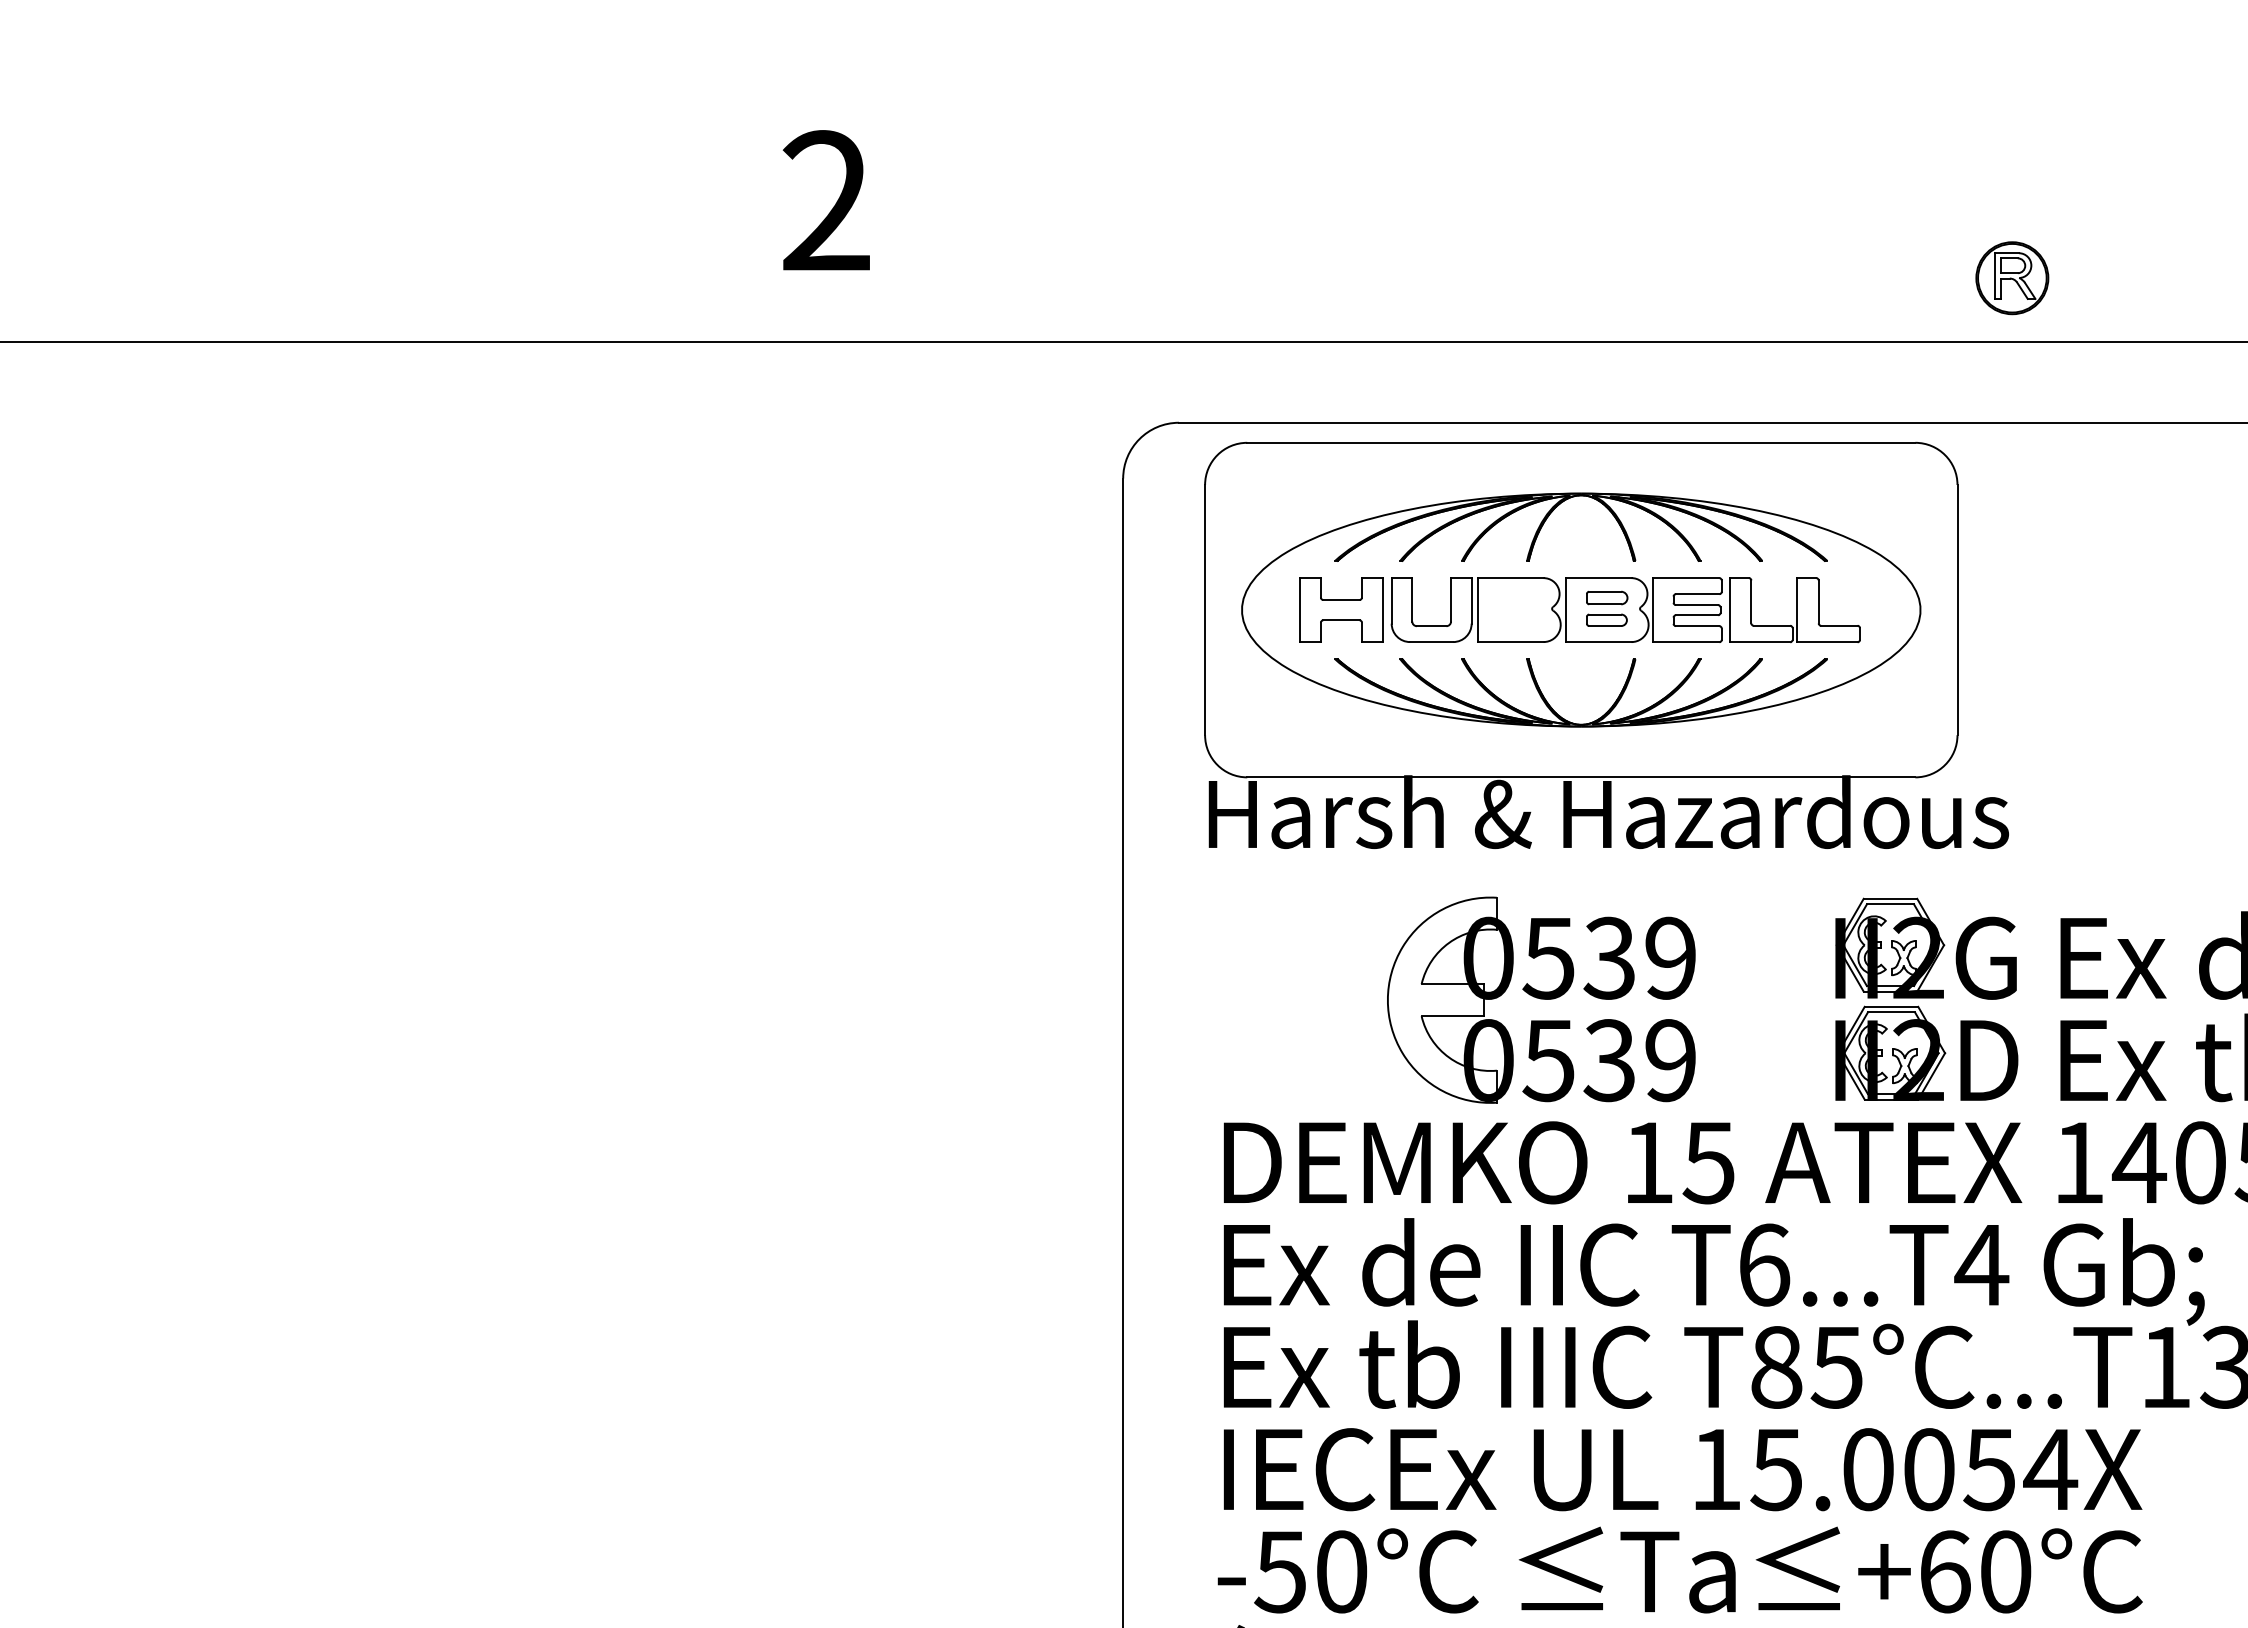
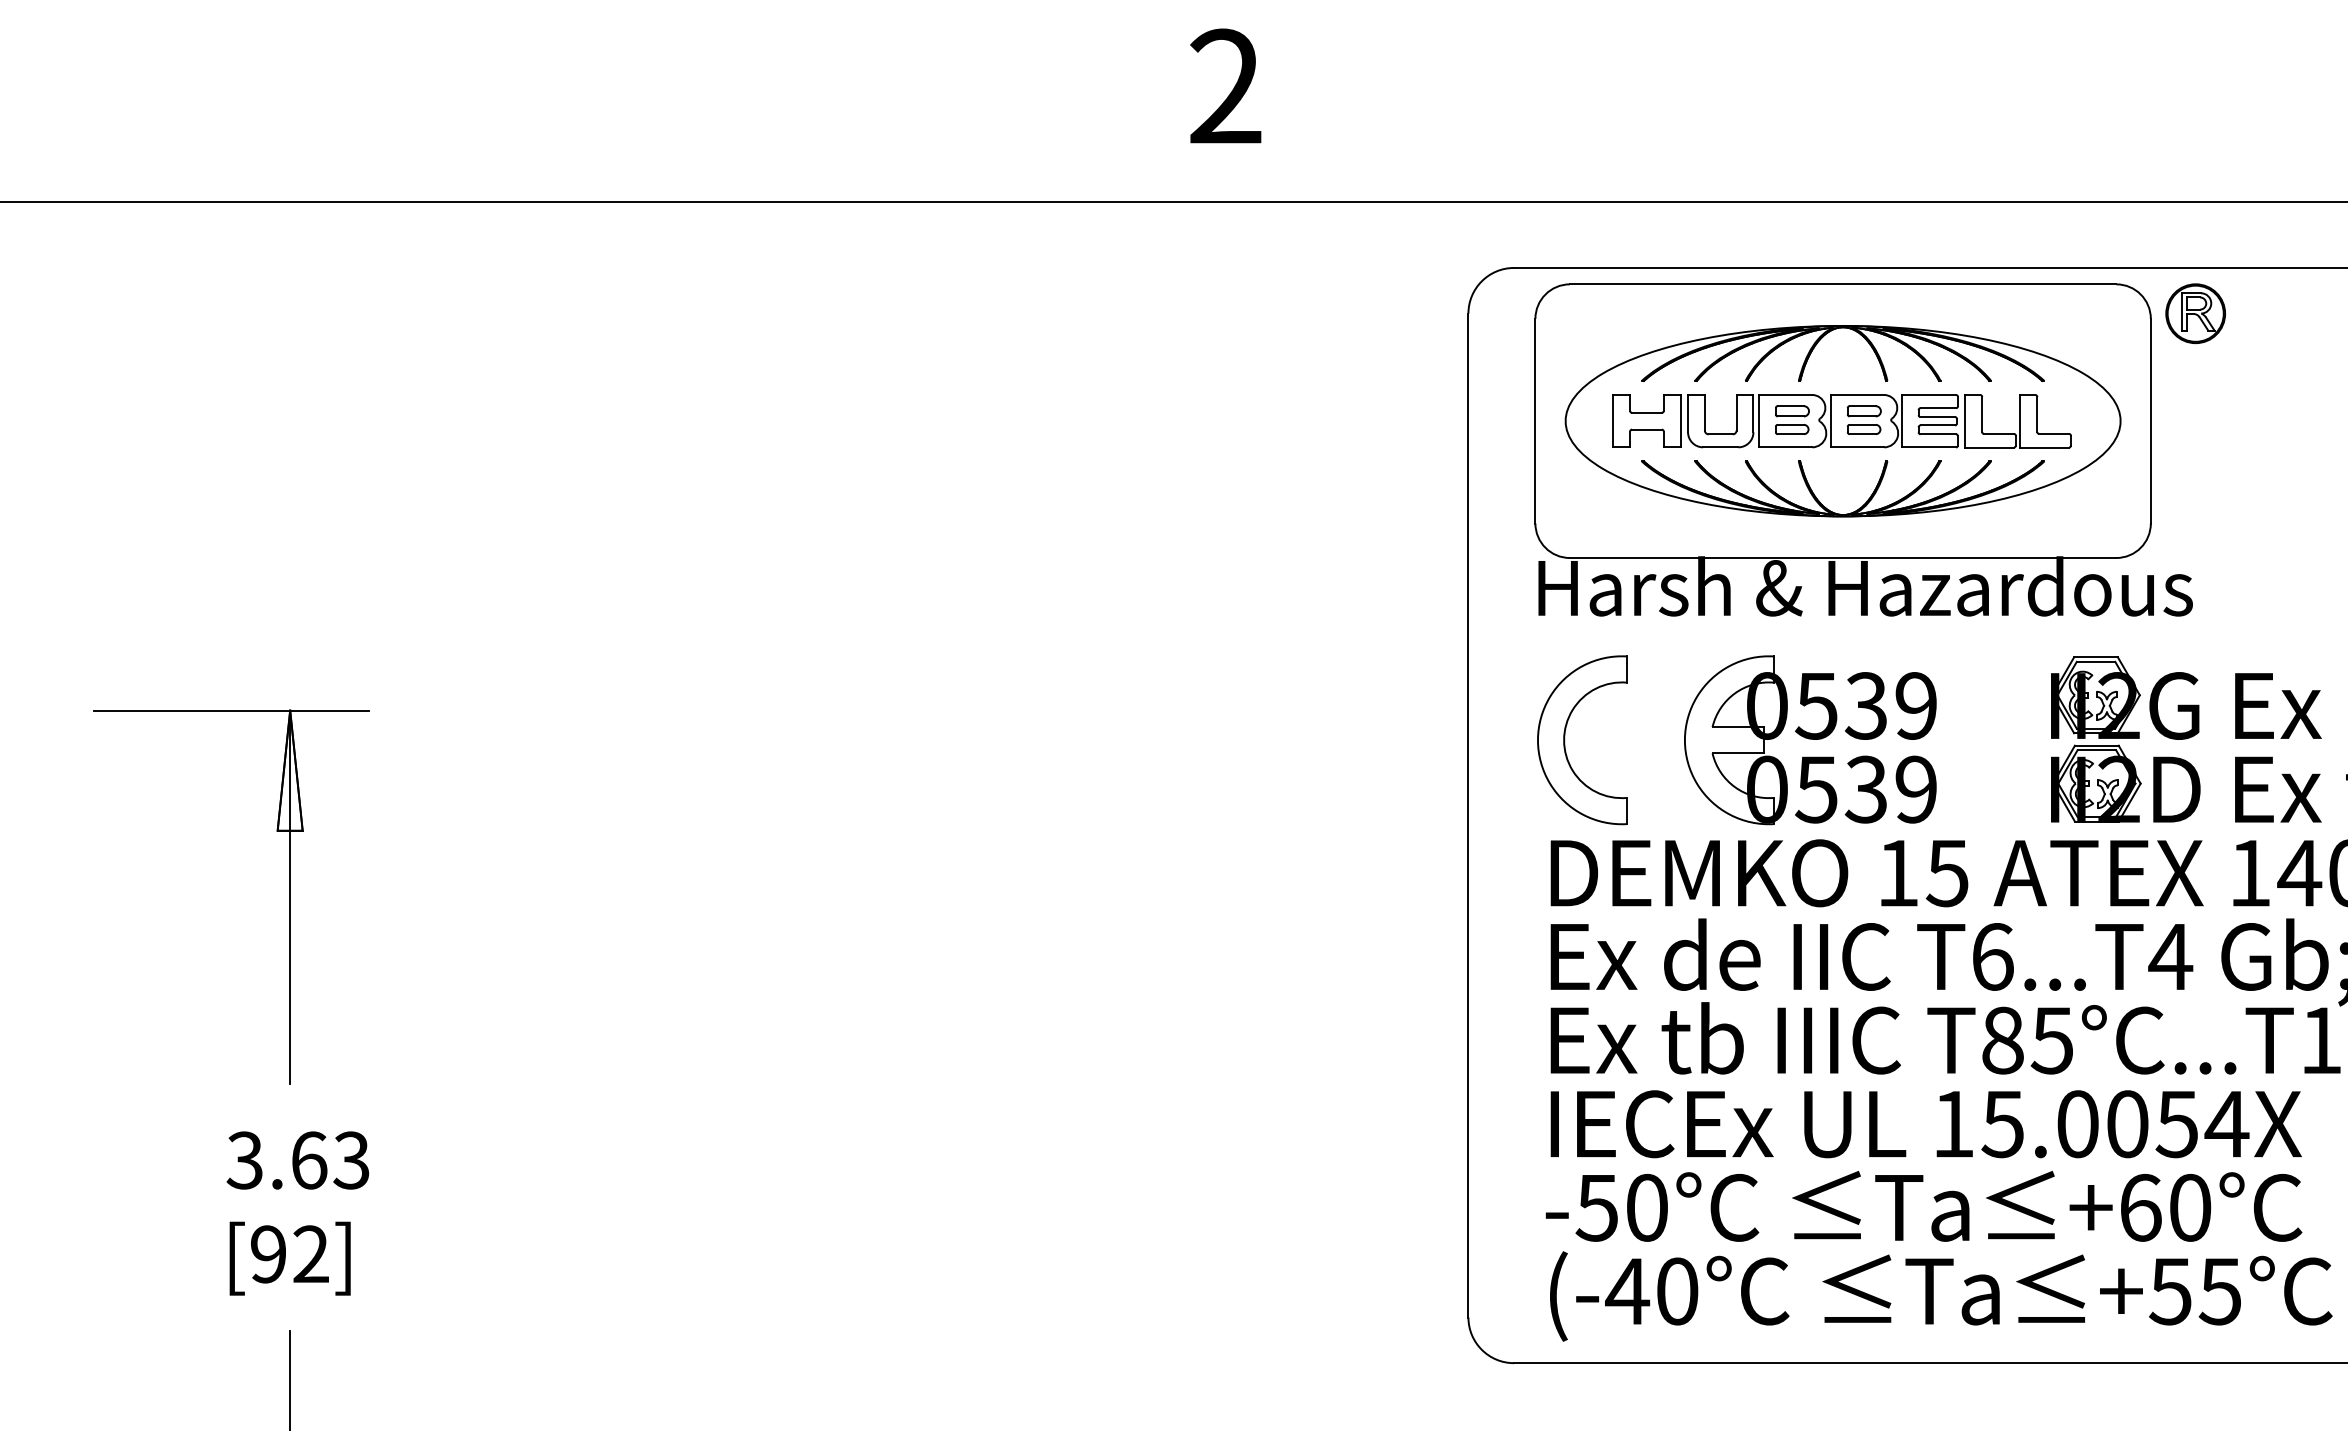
part: (2012, 277) -> (2195, 313), moved
part: (1519, 609) -> (1792, 420), added
part: (1241, 1000) -> (1565, 740), added

